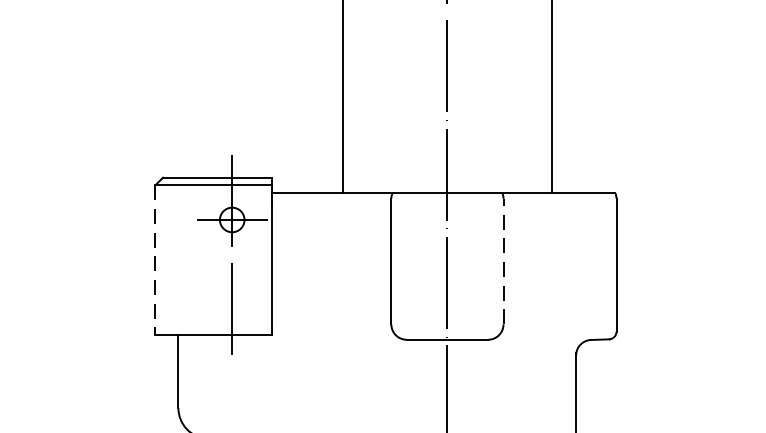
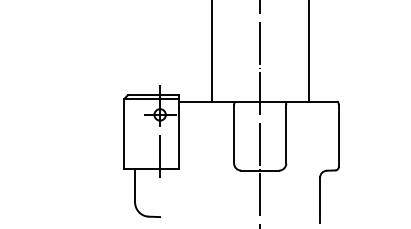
line: (155, 259) -> (124, 133), dashed -> solid
line: (503, 259) -> (286, 133), dashed -> solid

